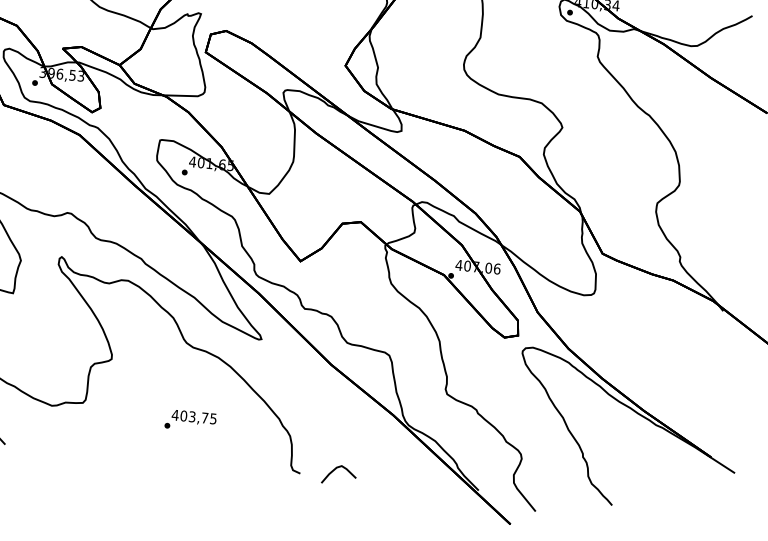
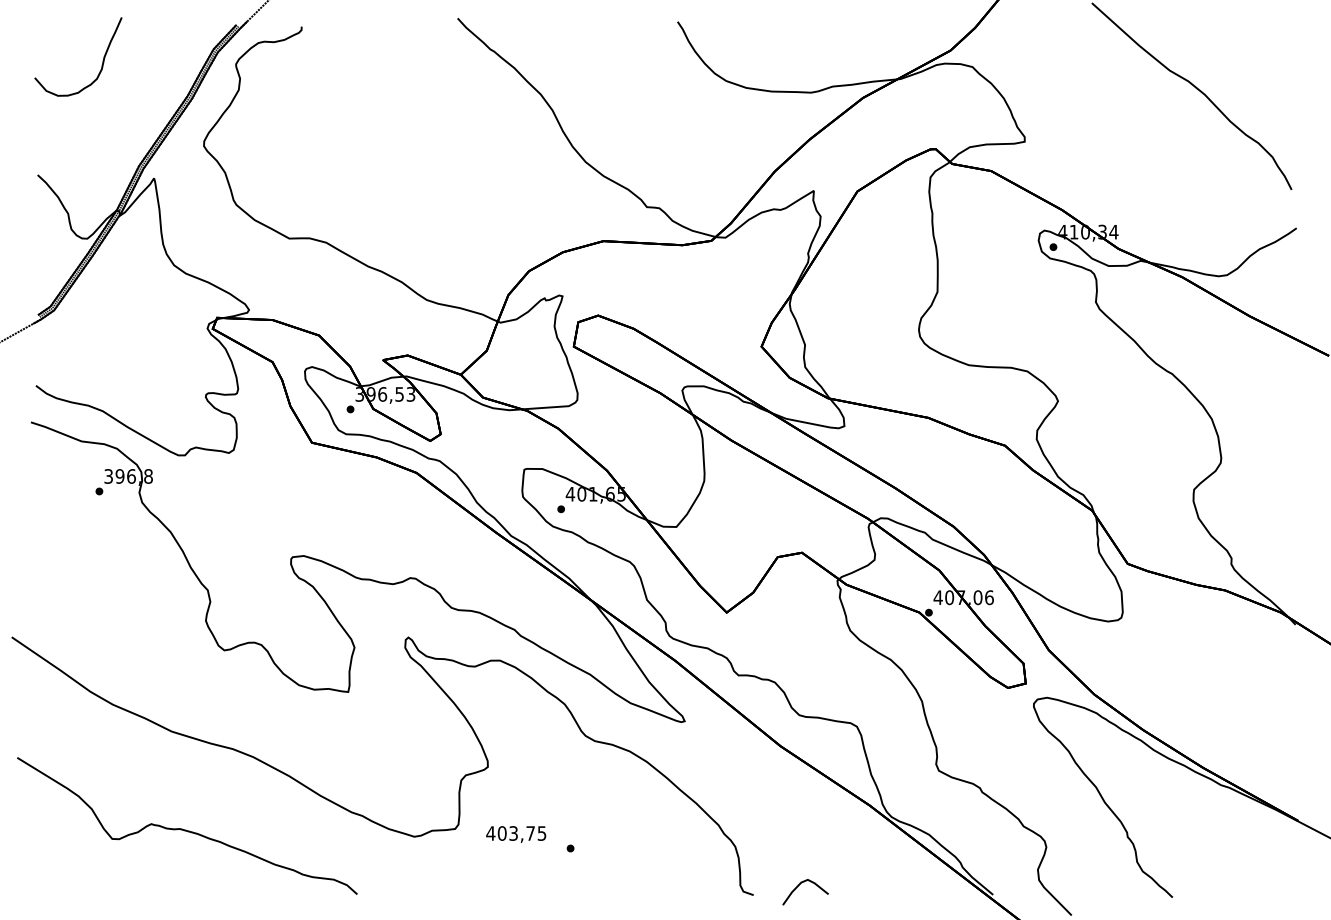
text: (194, 417) -> (516, 834), moved

